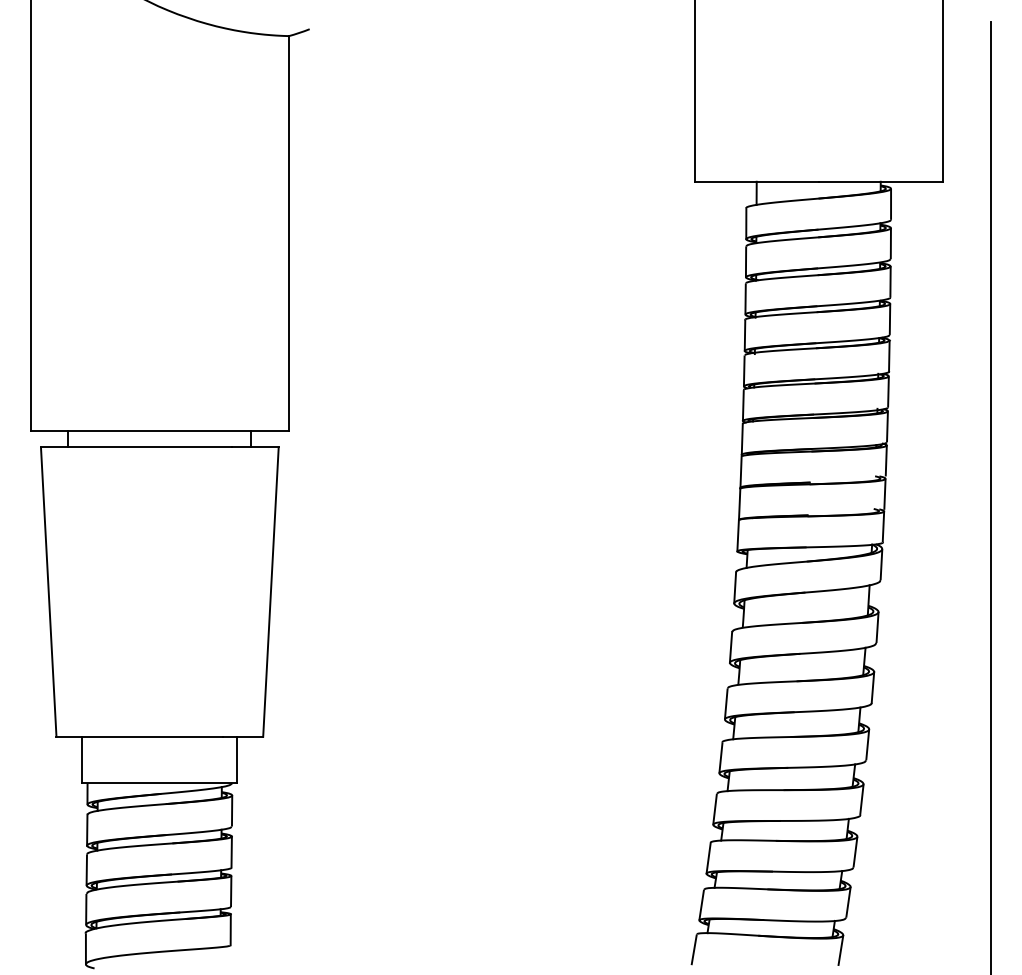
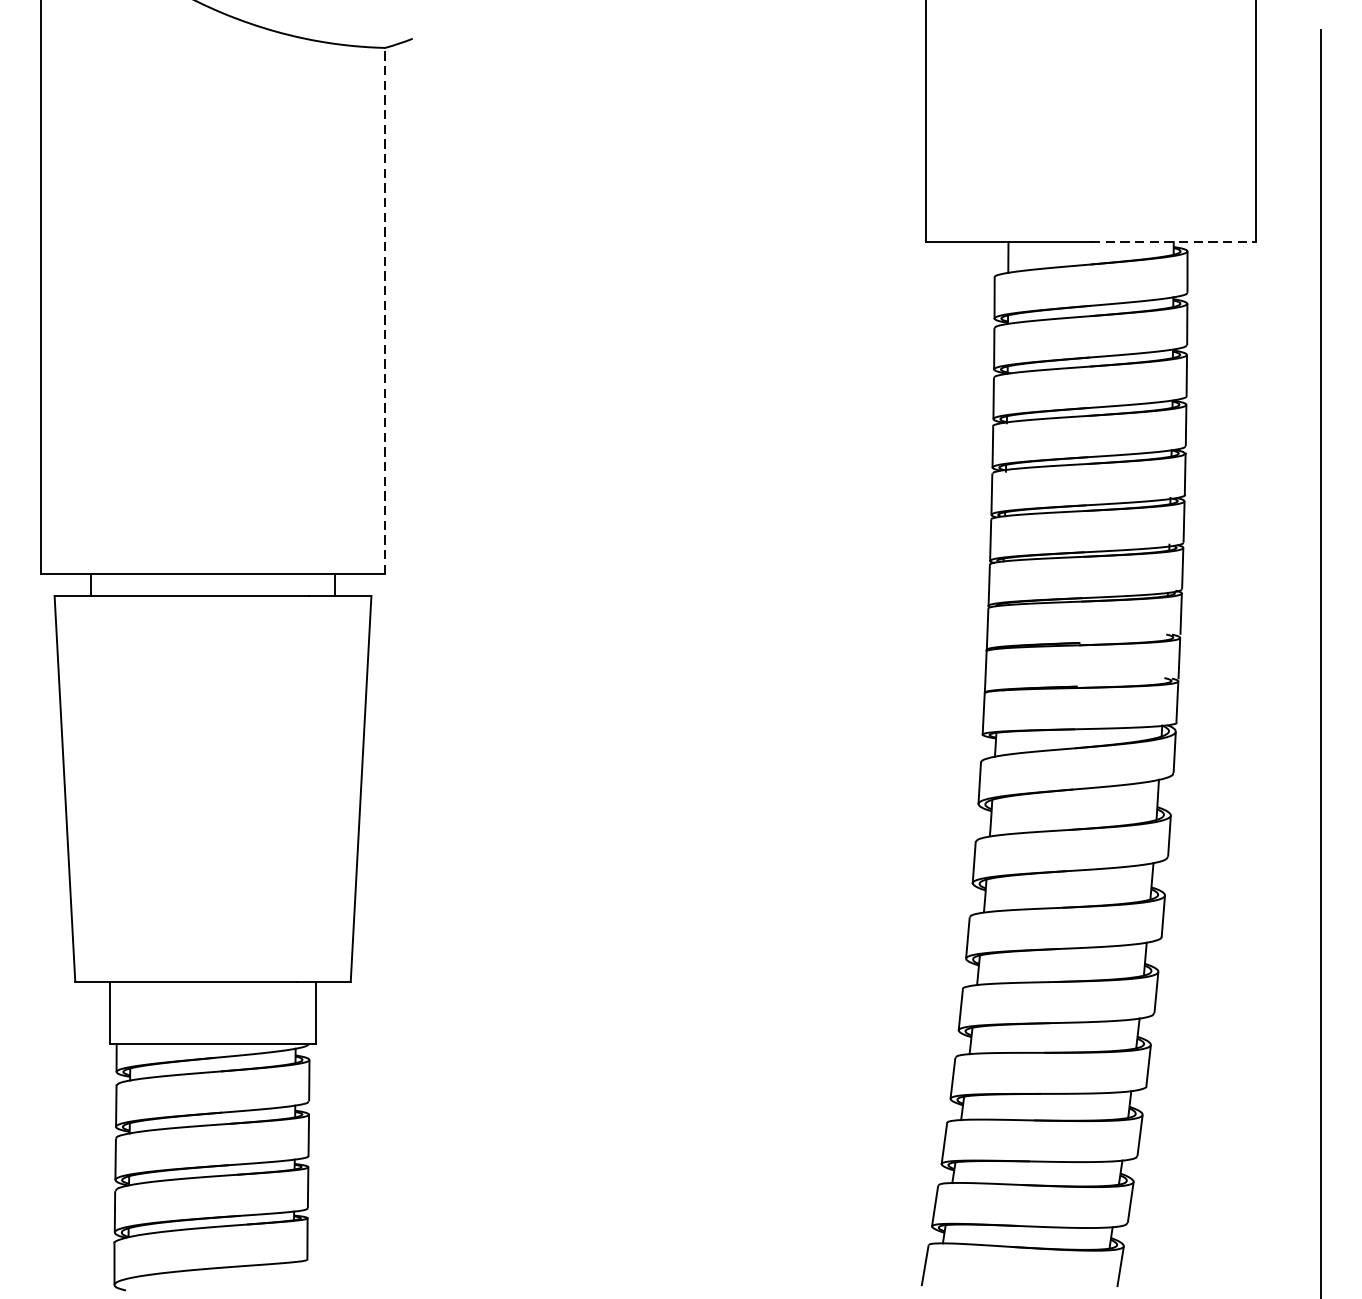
line: (881, 181) -> (1174, 241), solid -> dashed
line: (289, 232) -> (385, 309), solid -> dashed

